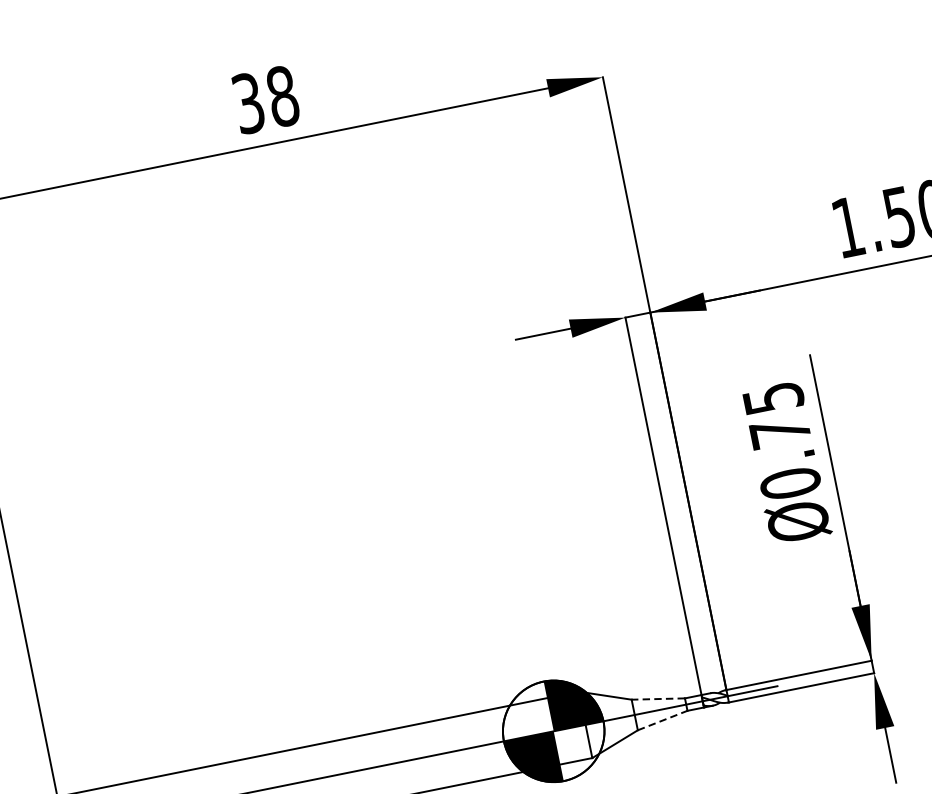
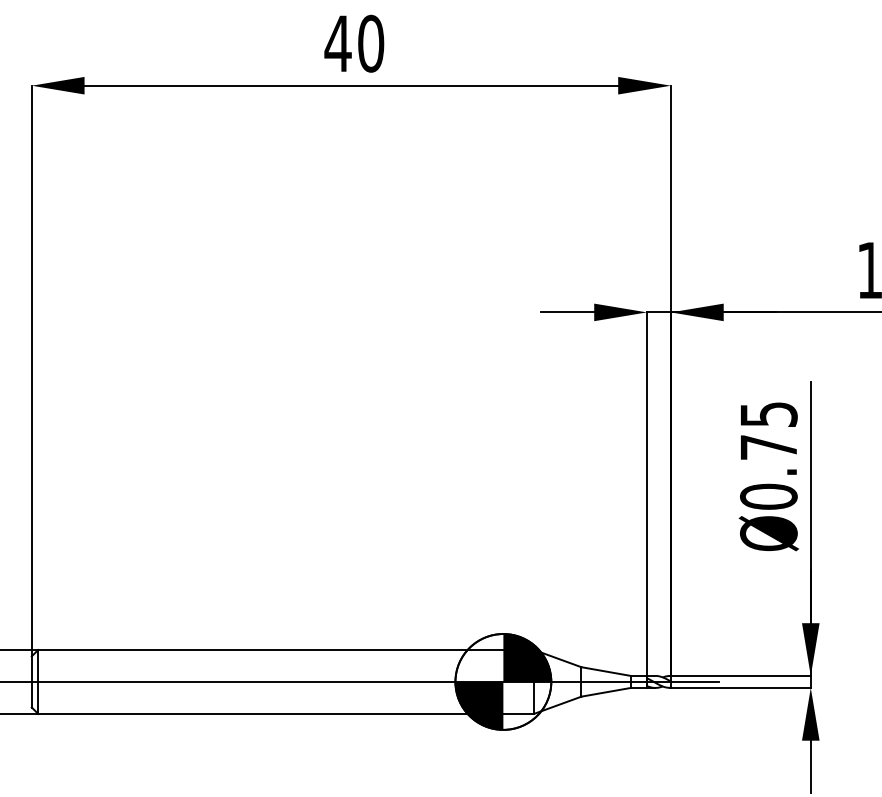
text: (265, 99) -> (354, 43), 38 -> 40
line: (657, 699) -> (605, 671), dashed -> solid
line: (663, 720) -> (606, 692), dashed -> solid

